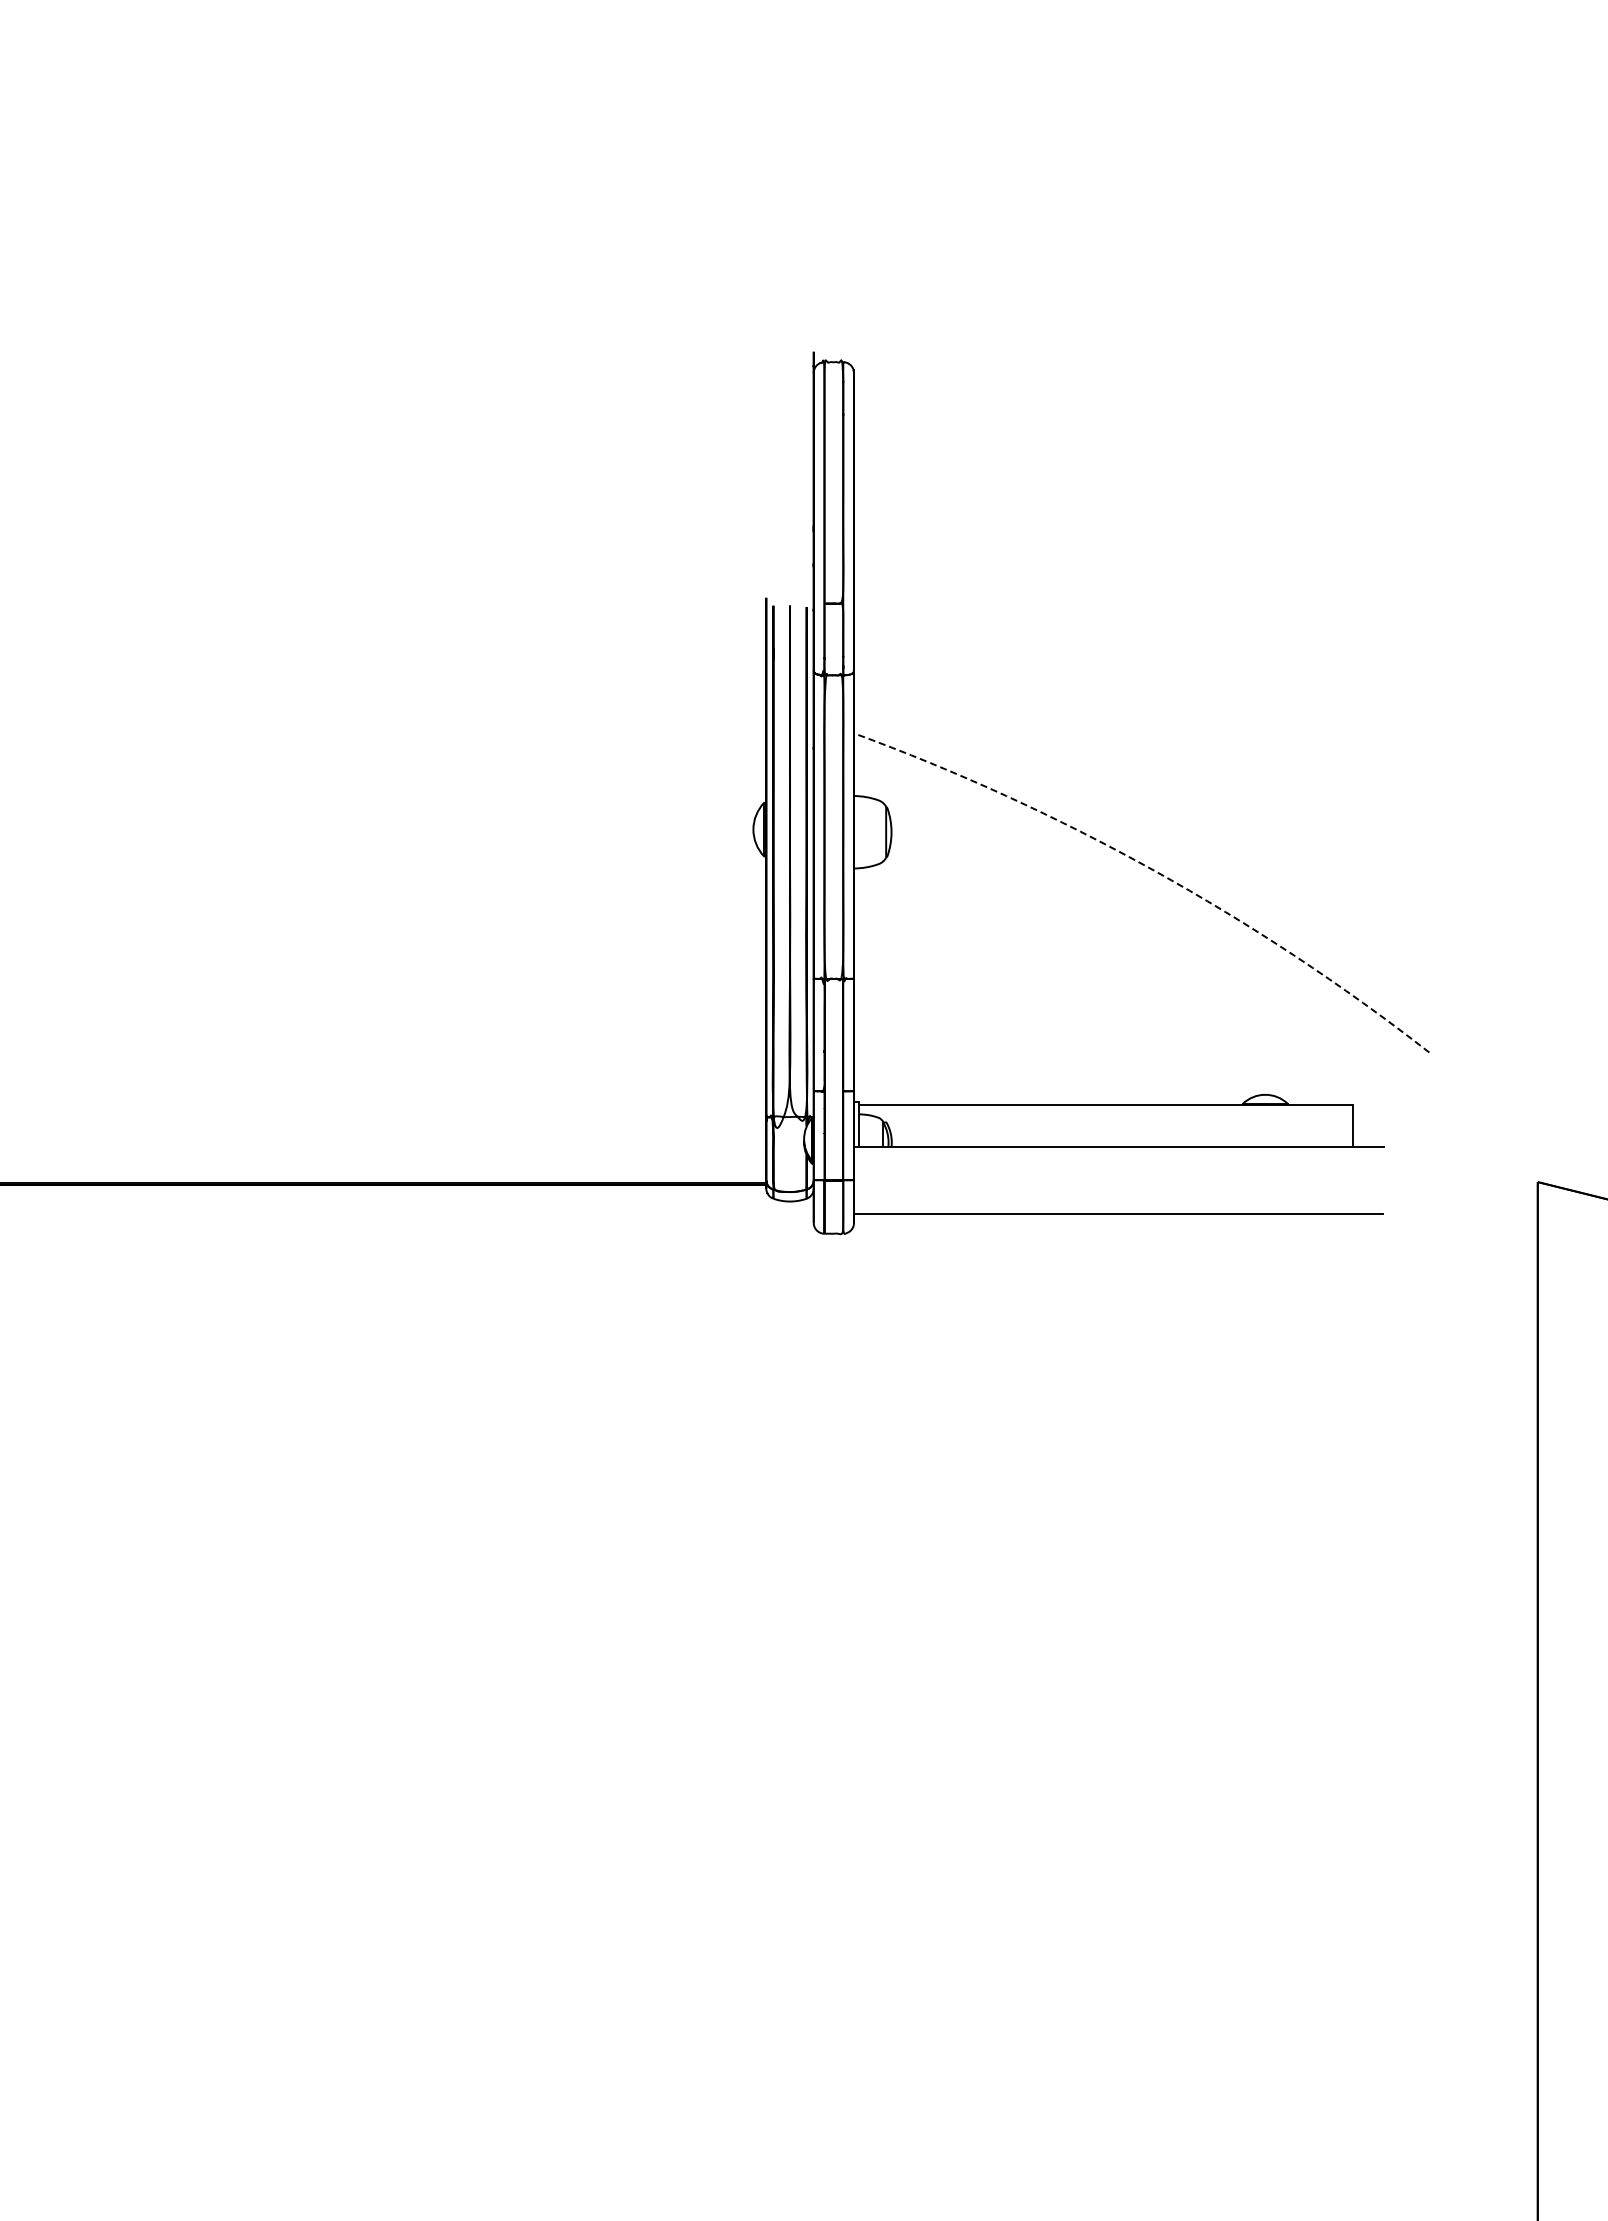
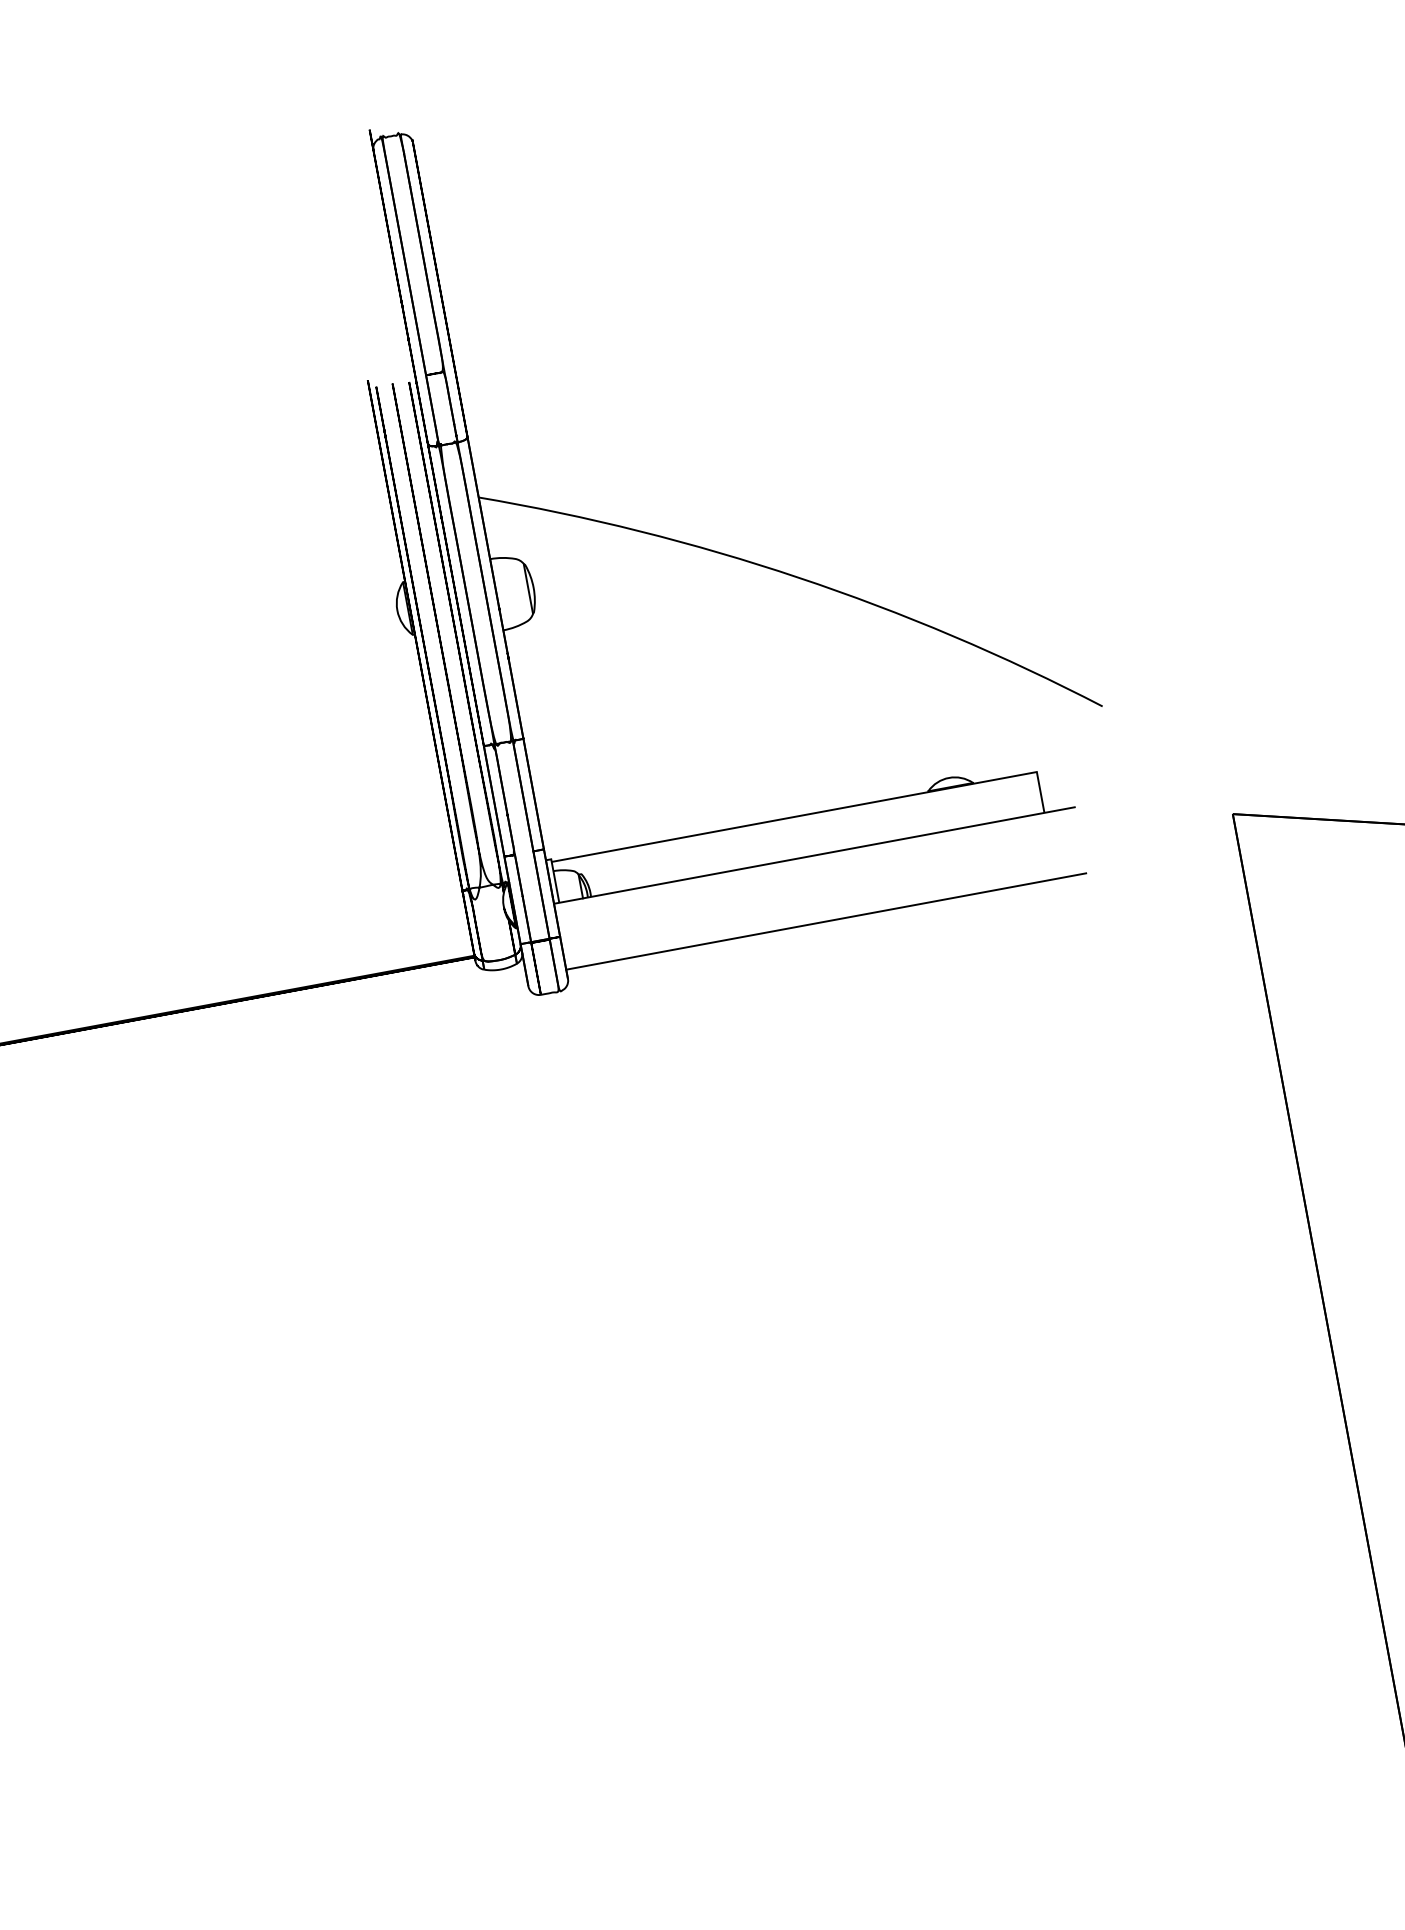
arc: (1153, 870) -> (798, 577), dashed -> solid

